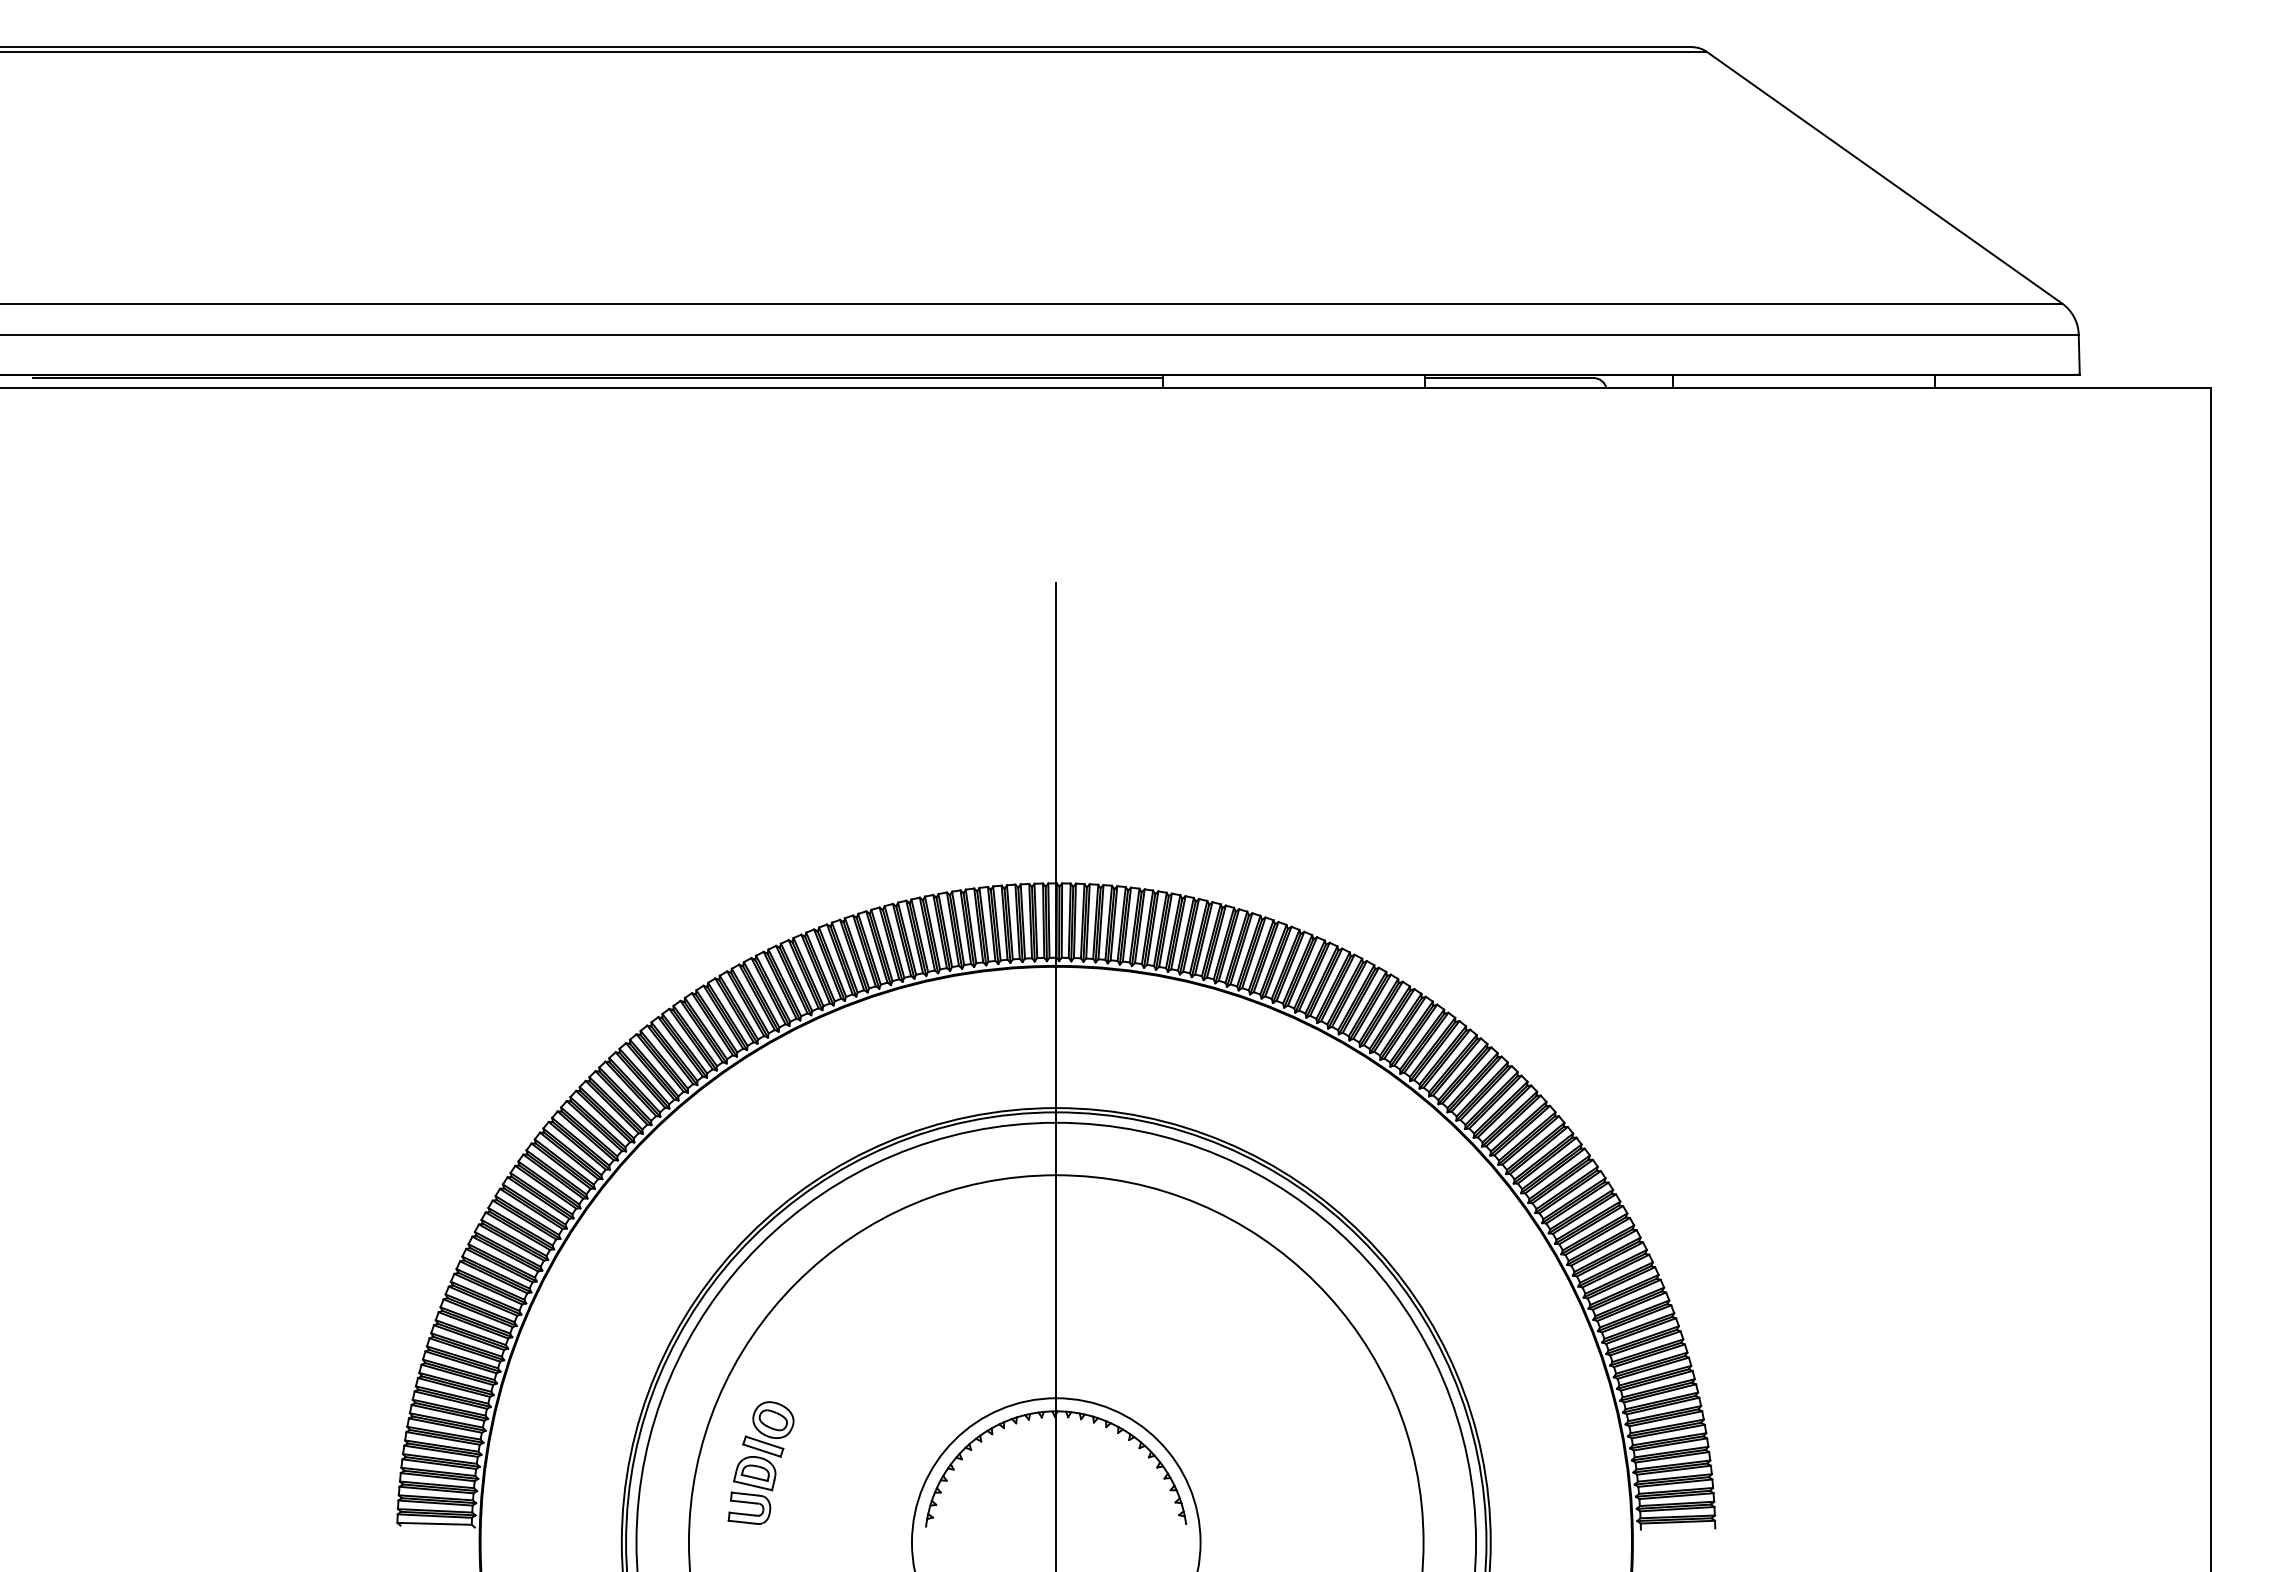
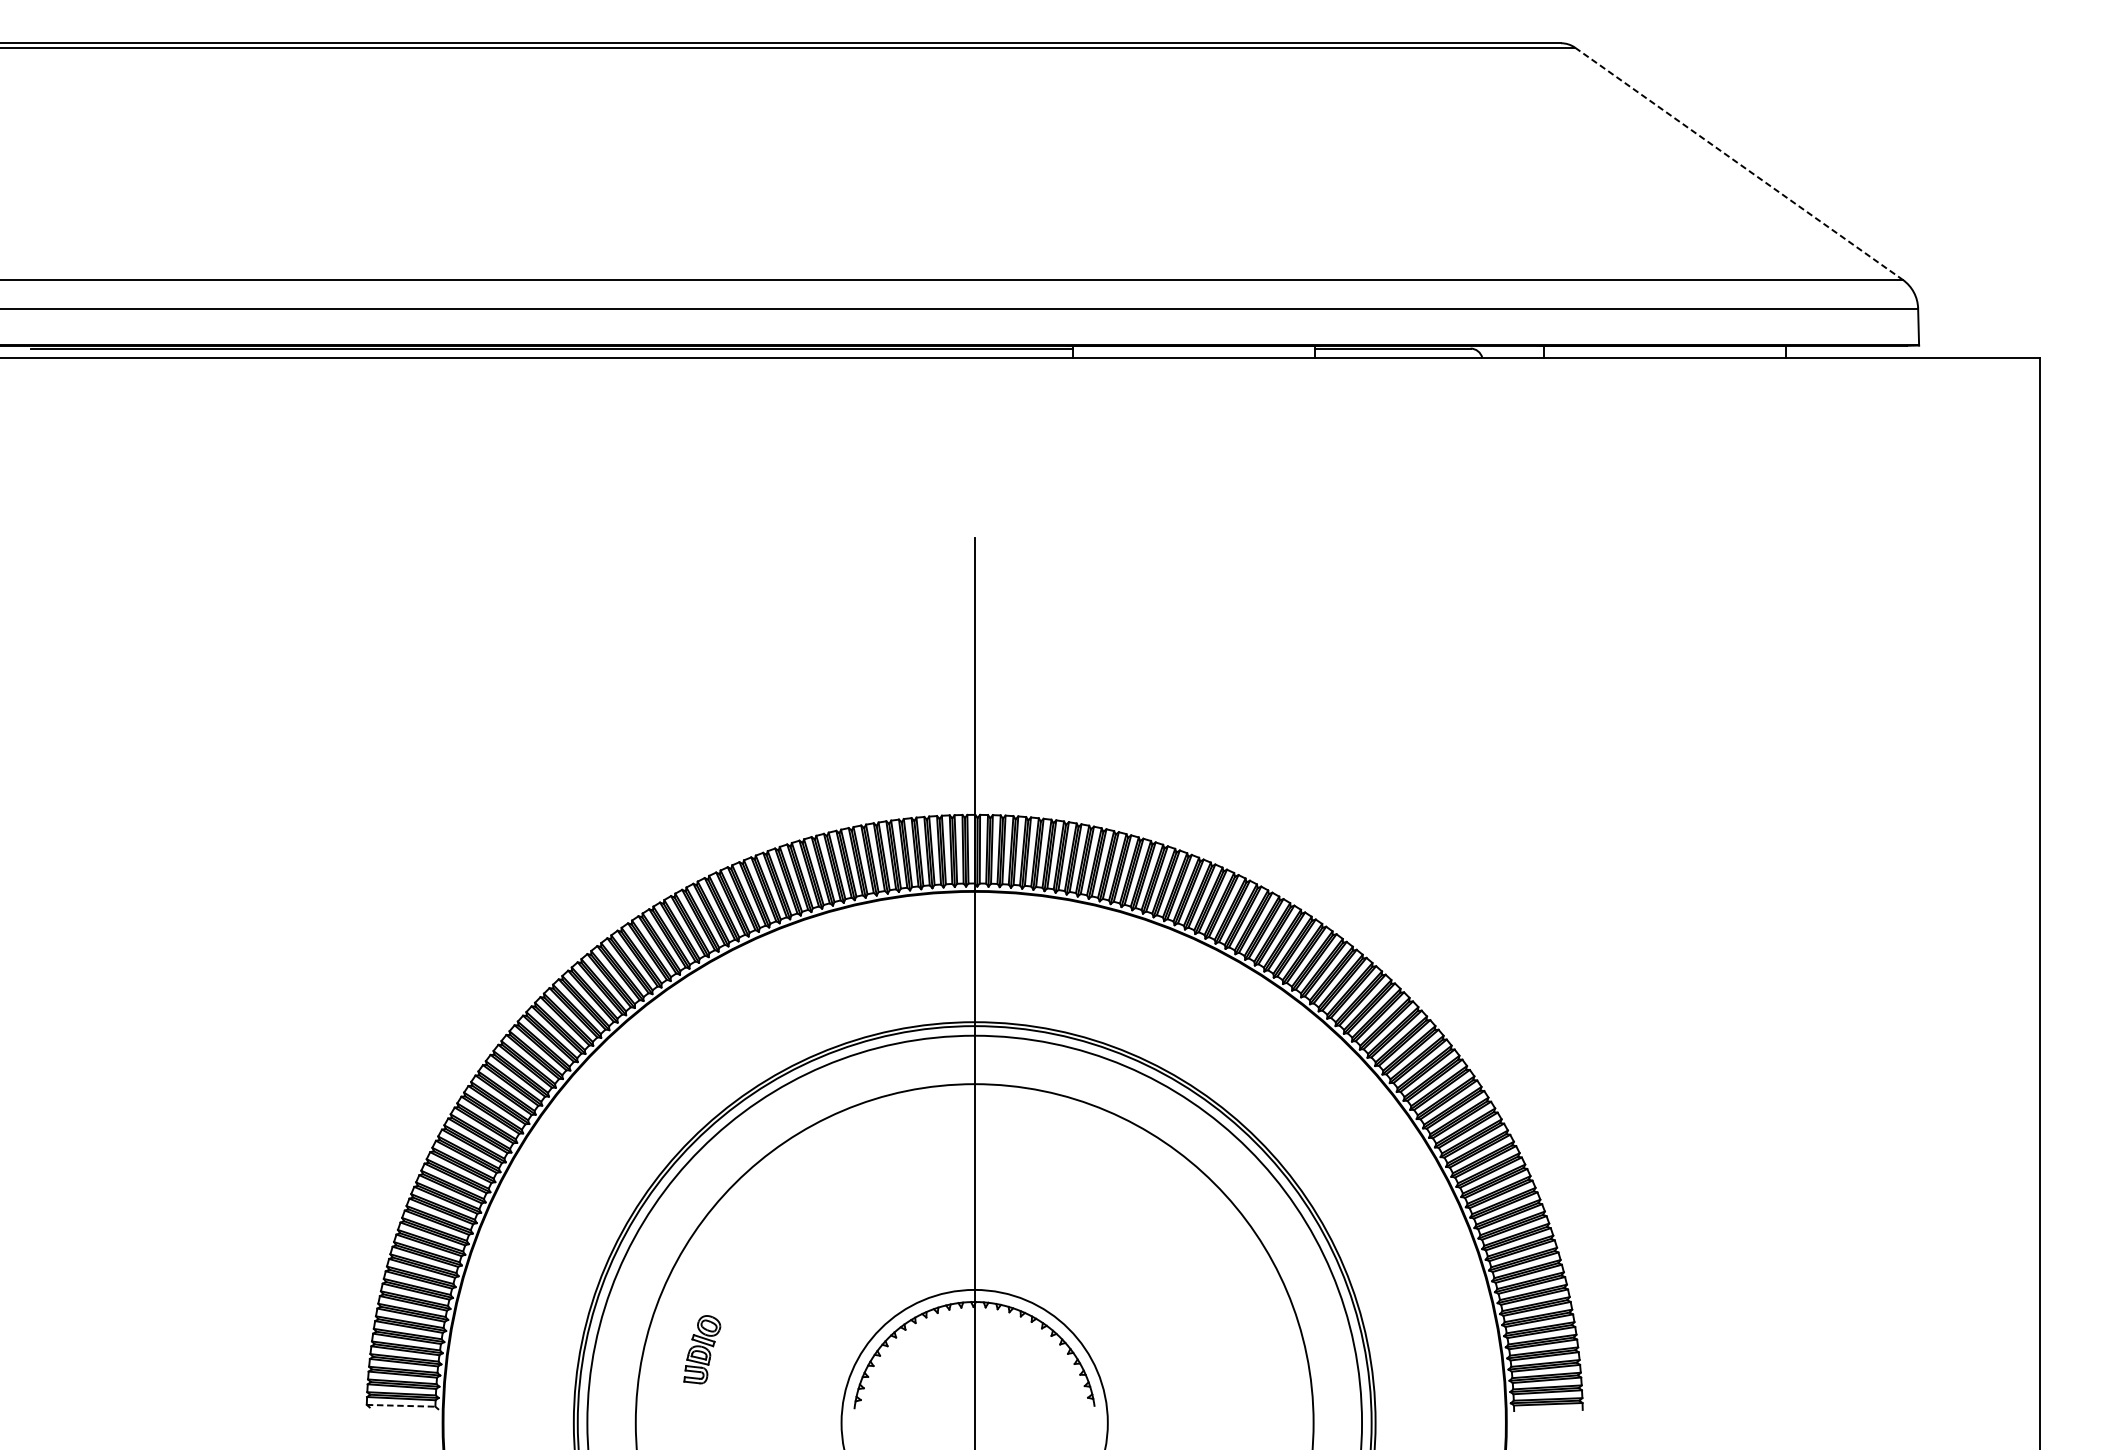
line: (1884, 177) -> (1738, 163), solid -> dashed
part: (760, 1462) -> (701, 1349), size x0.6
line: (435, 1523) -> (401, 1405), solid -> dashed

